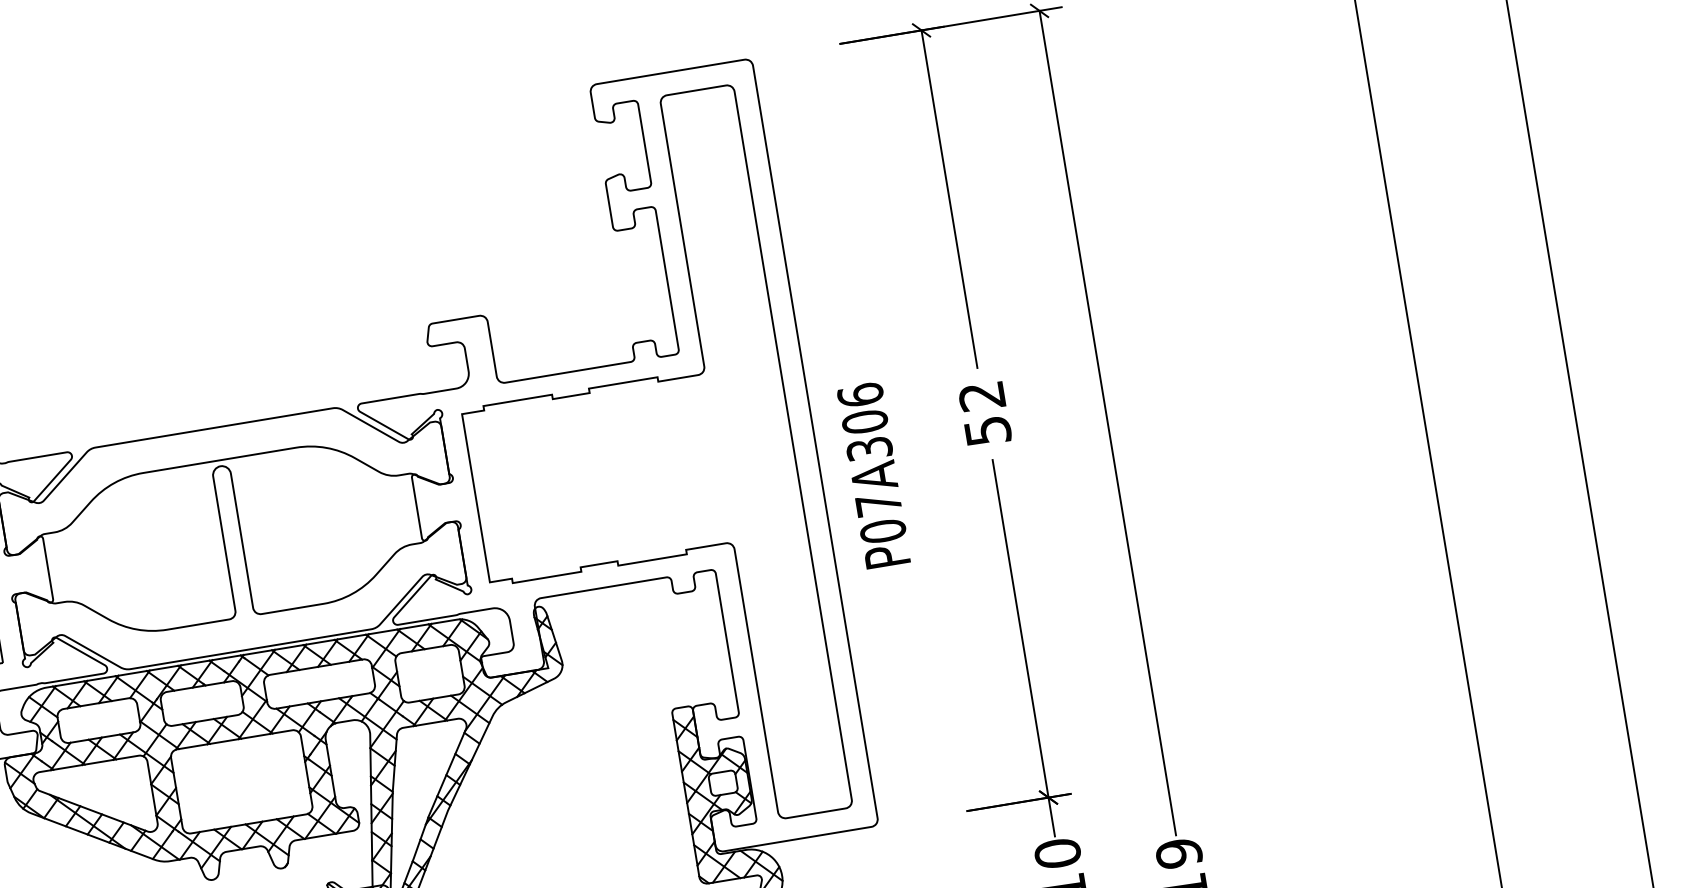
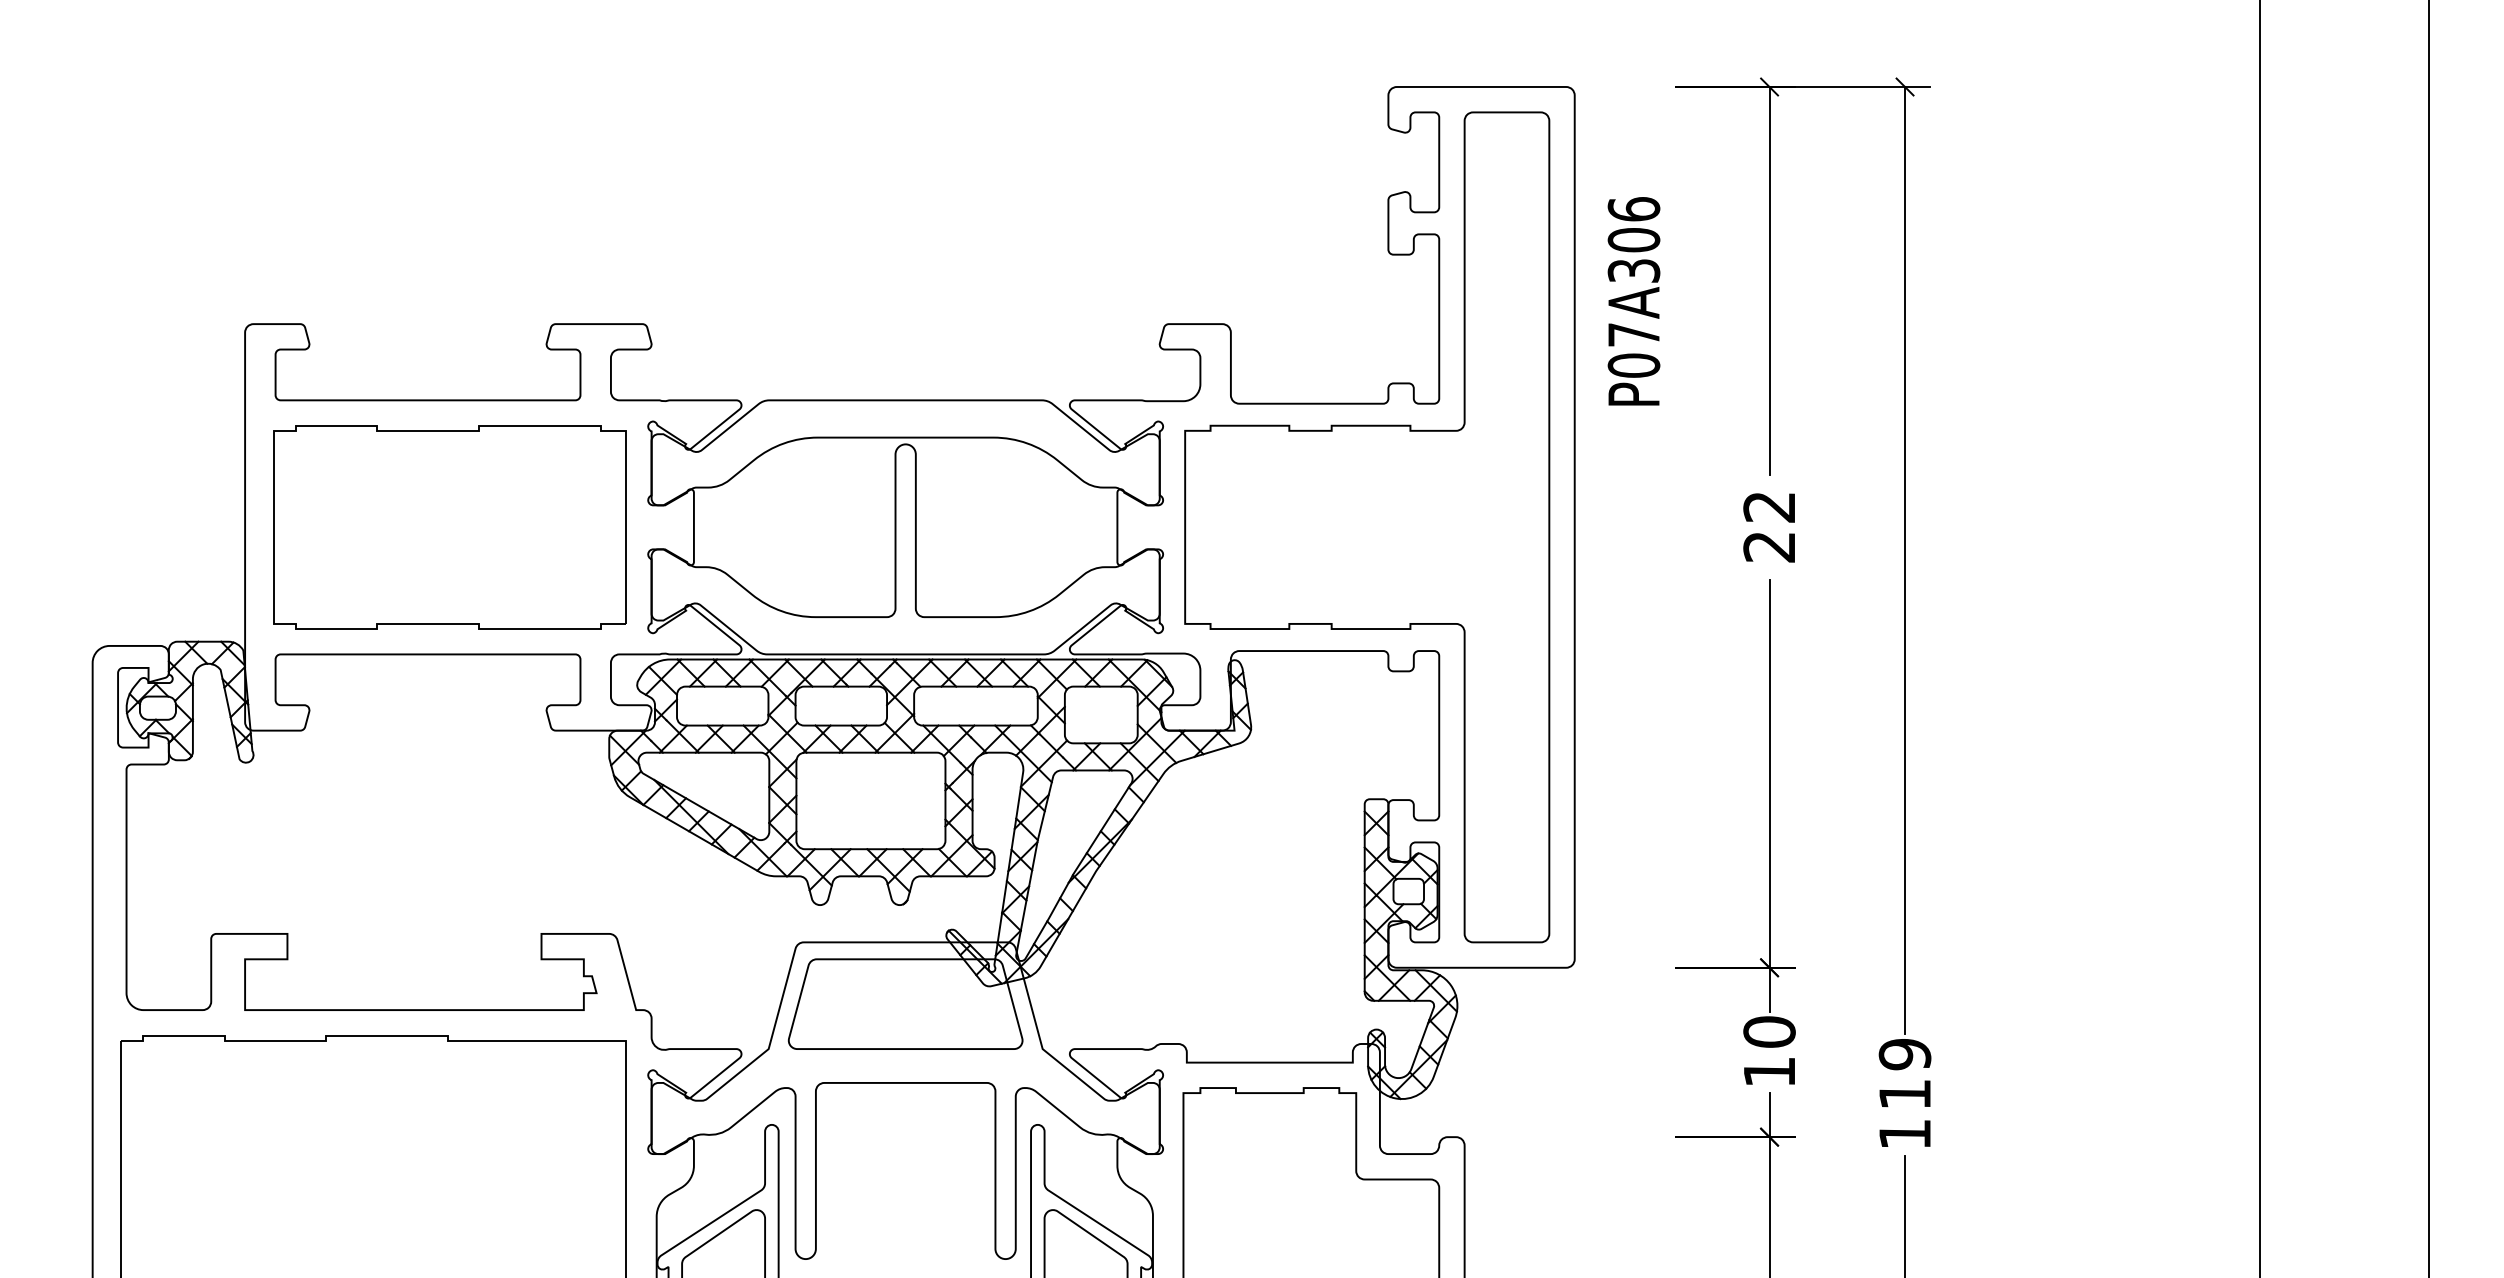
text: (987, 431) -> (1769, 547), 52 -> 22
text: (873, 475) -> (1633, 301), moved

